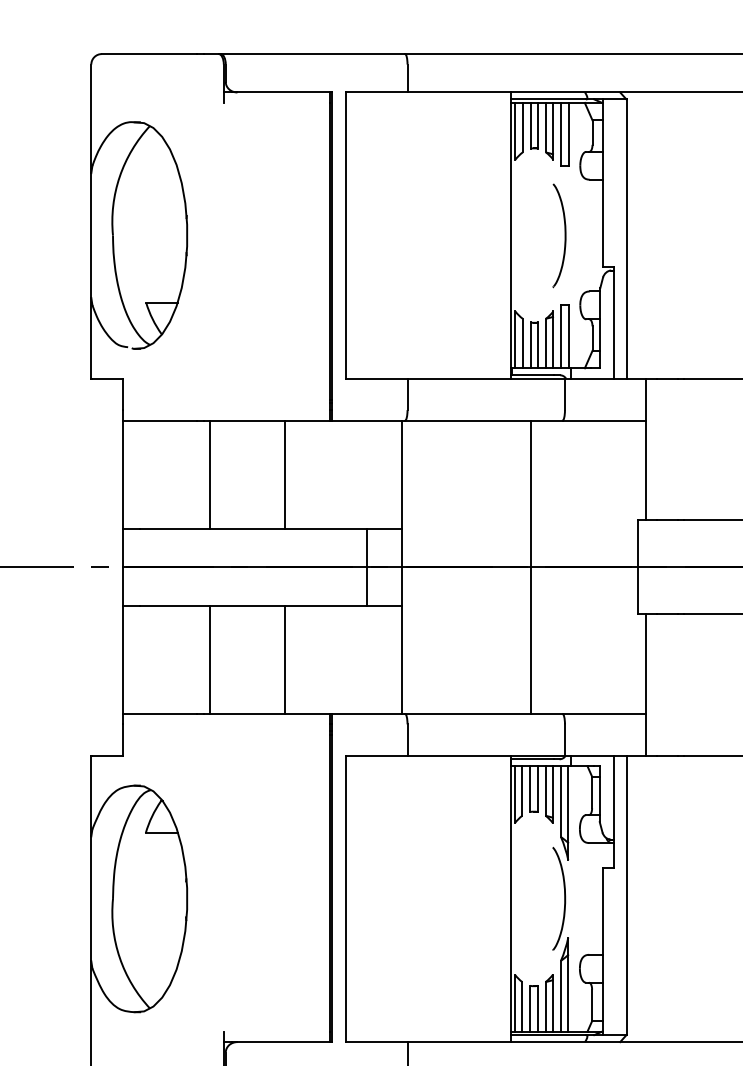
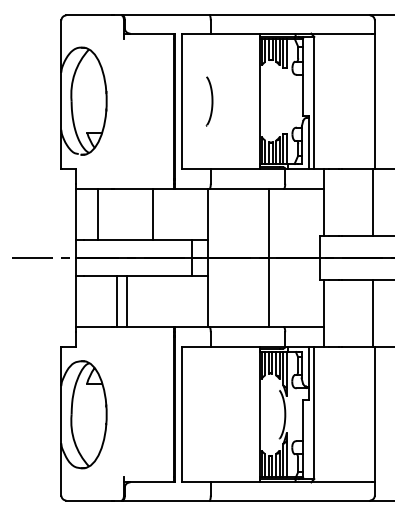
curve: (563, 236) -> (211, 101), moved
line: (210, 473) -> (98, 213), moved
line: (284, 659) -> (126, 301), moved

